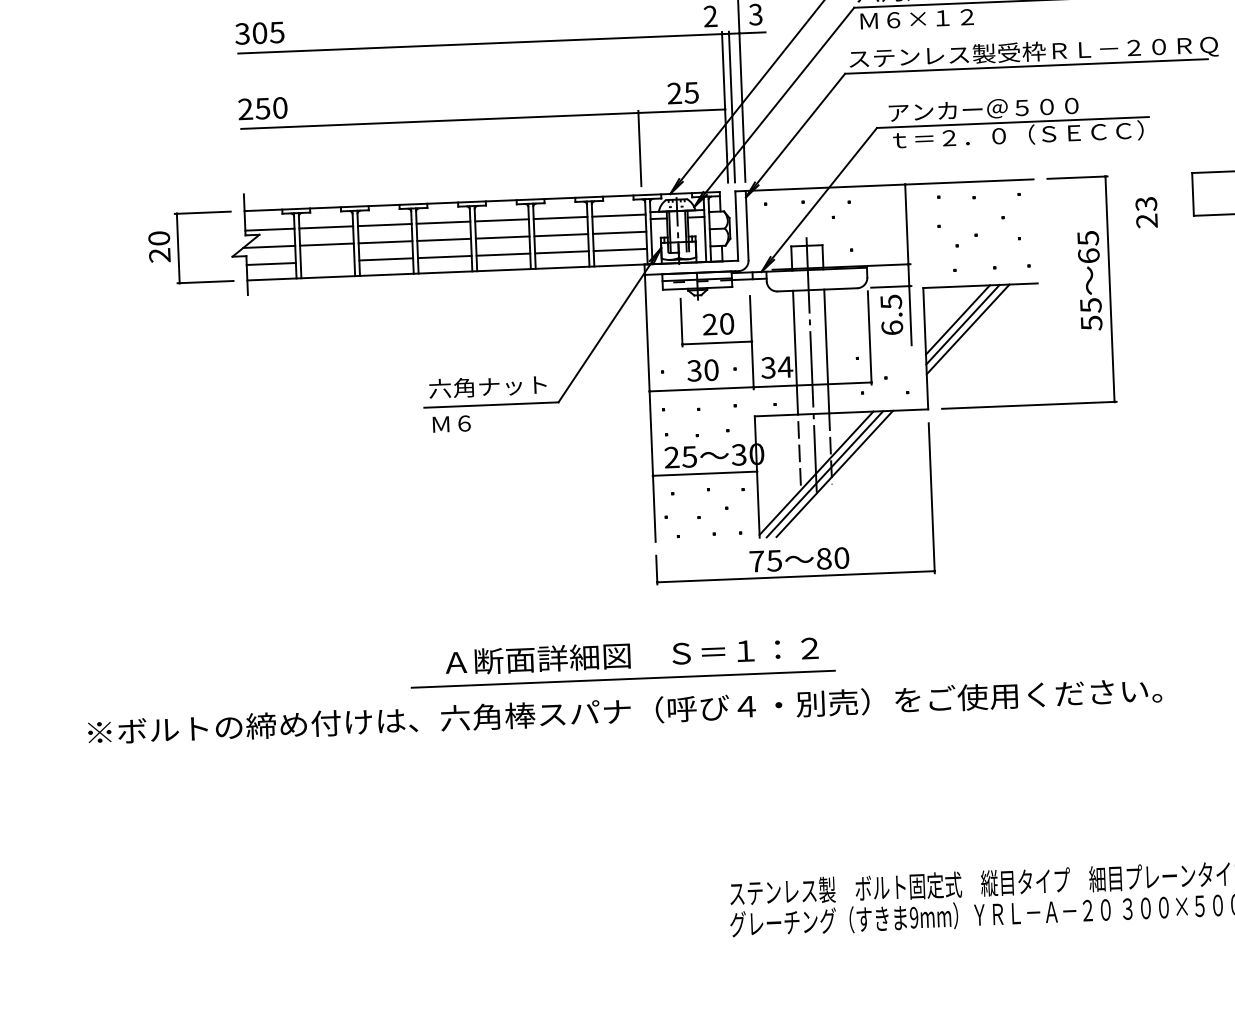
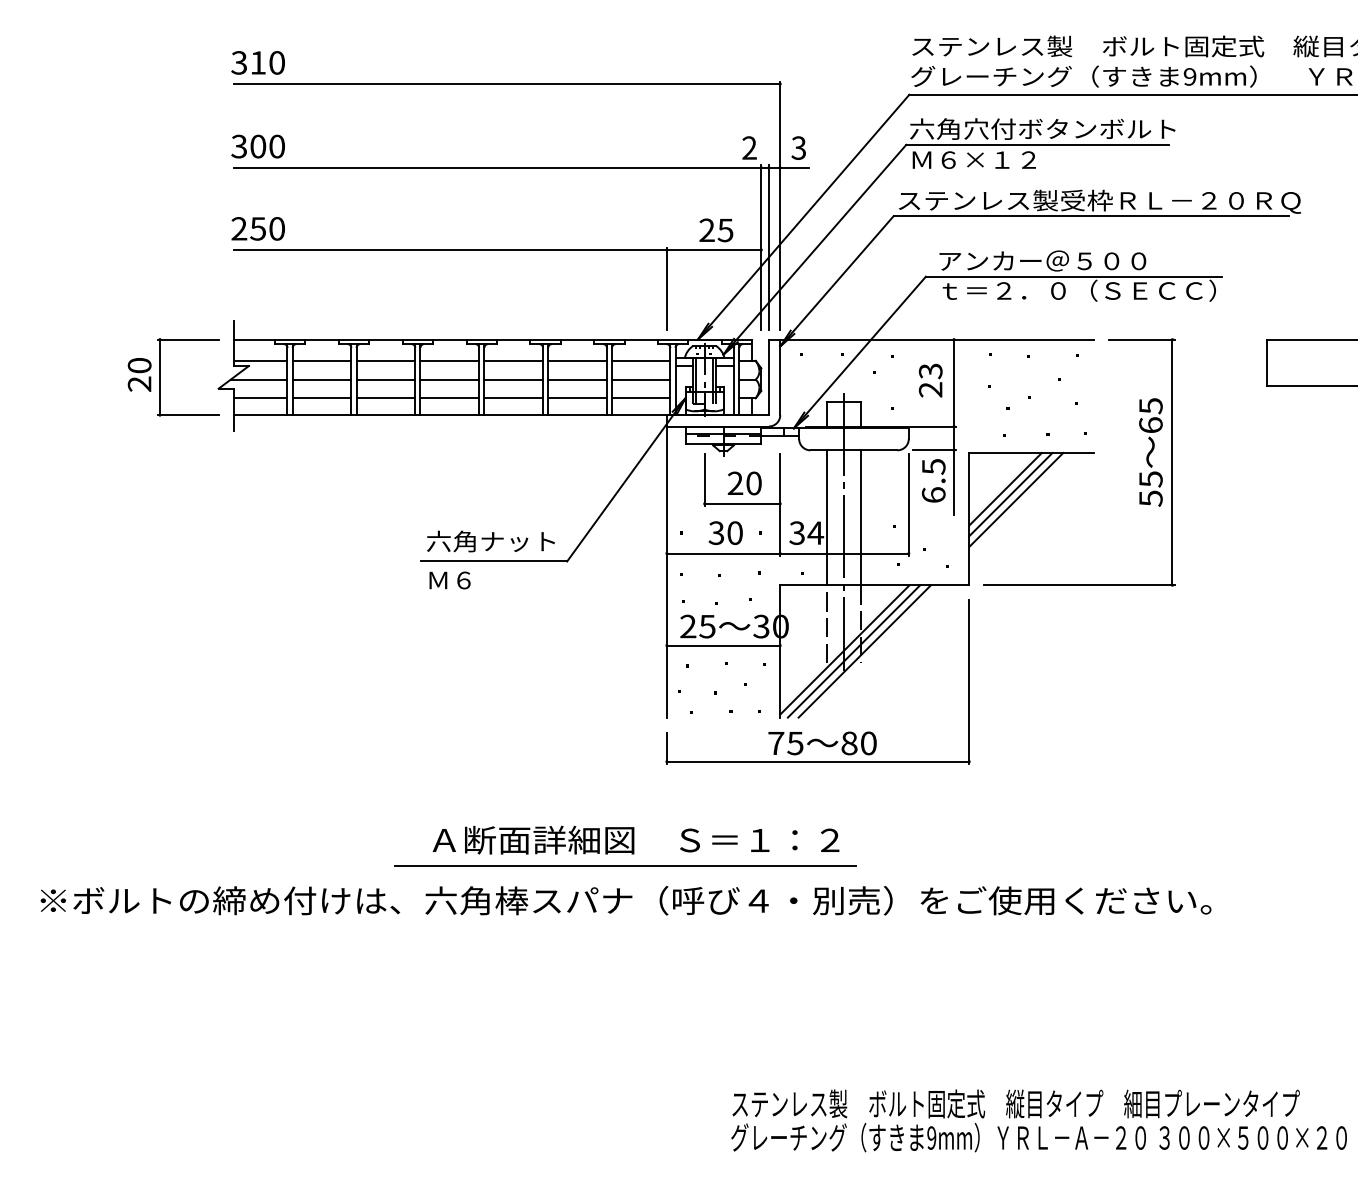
text: (276, 32) -> (276, 146), 305 -> 300
text: (1146, 212) -> (930, 380), moved
line: (327, 261) -> (321, 398), added

